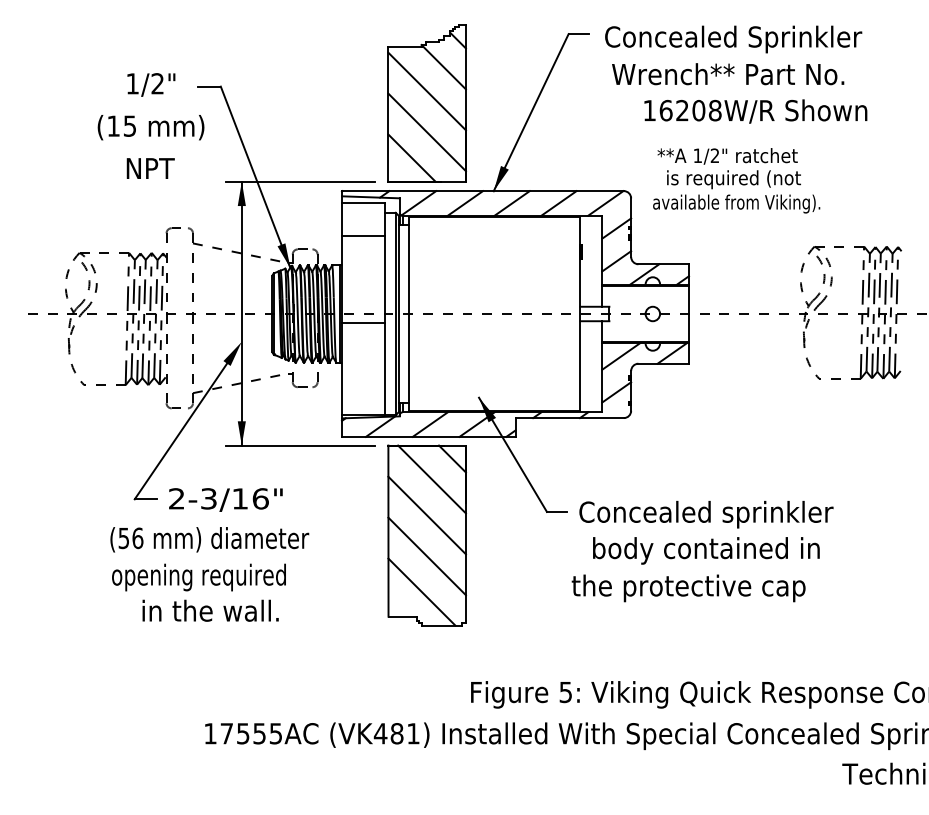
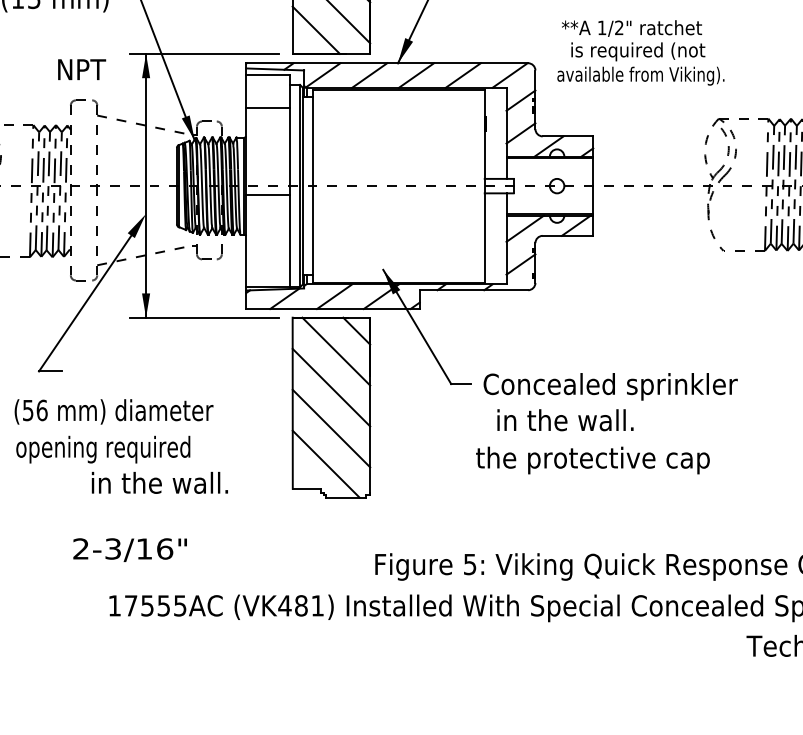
text: (150, 168) -> (81, 69), moved
text: (225, 499) -> (129, 549), moved
text: (706, 550) -> (610, 422), body contained in -> in the wall.
text: (210, 610) -> (159, 482), moved

